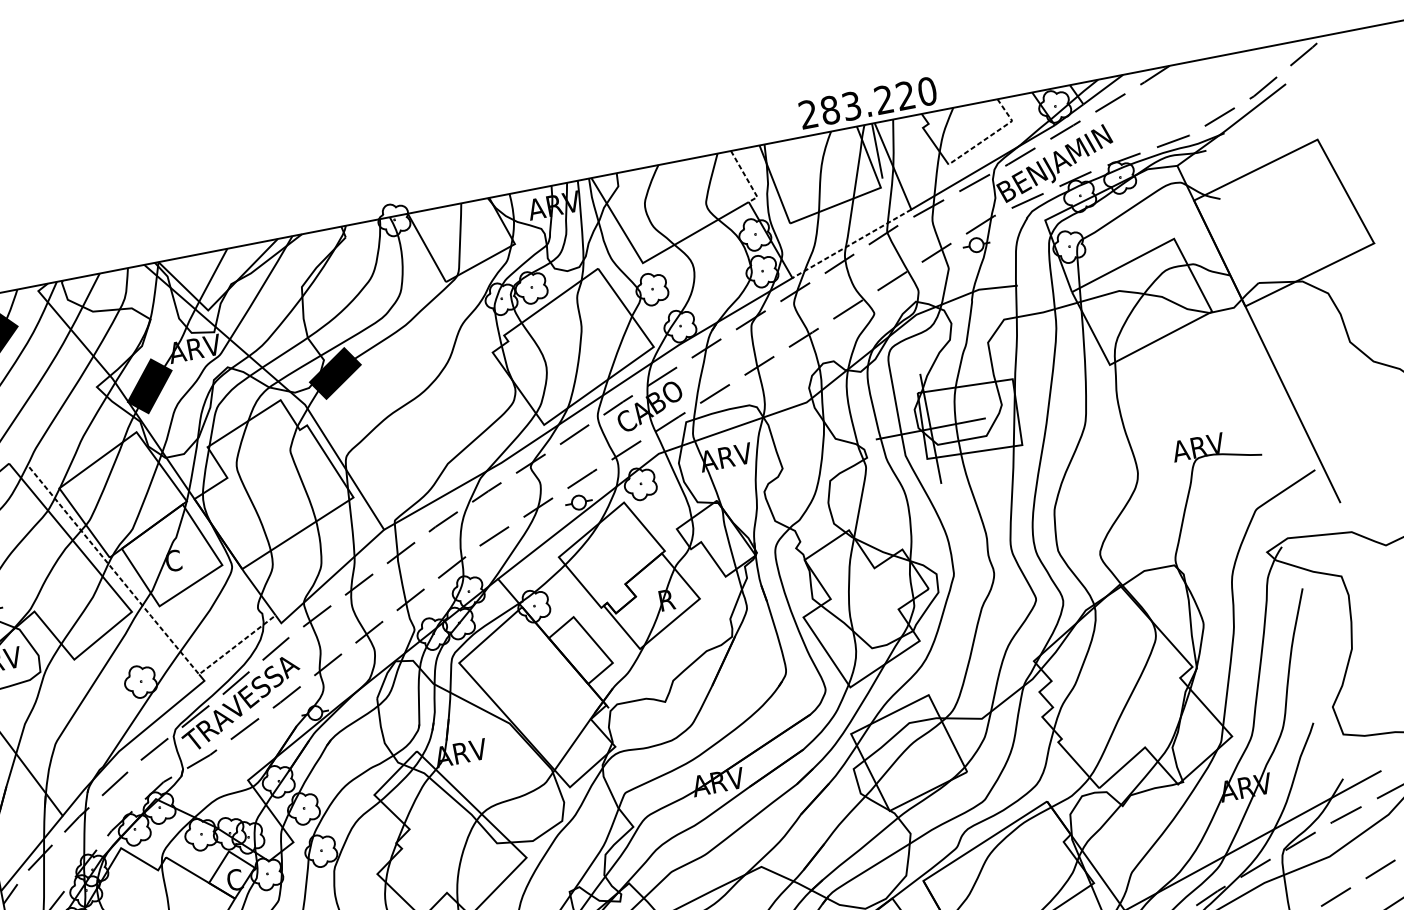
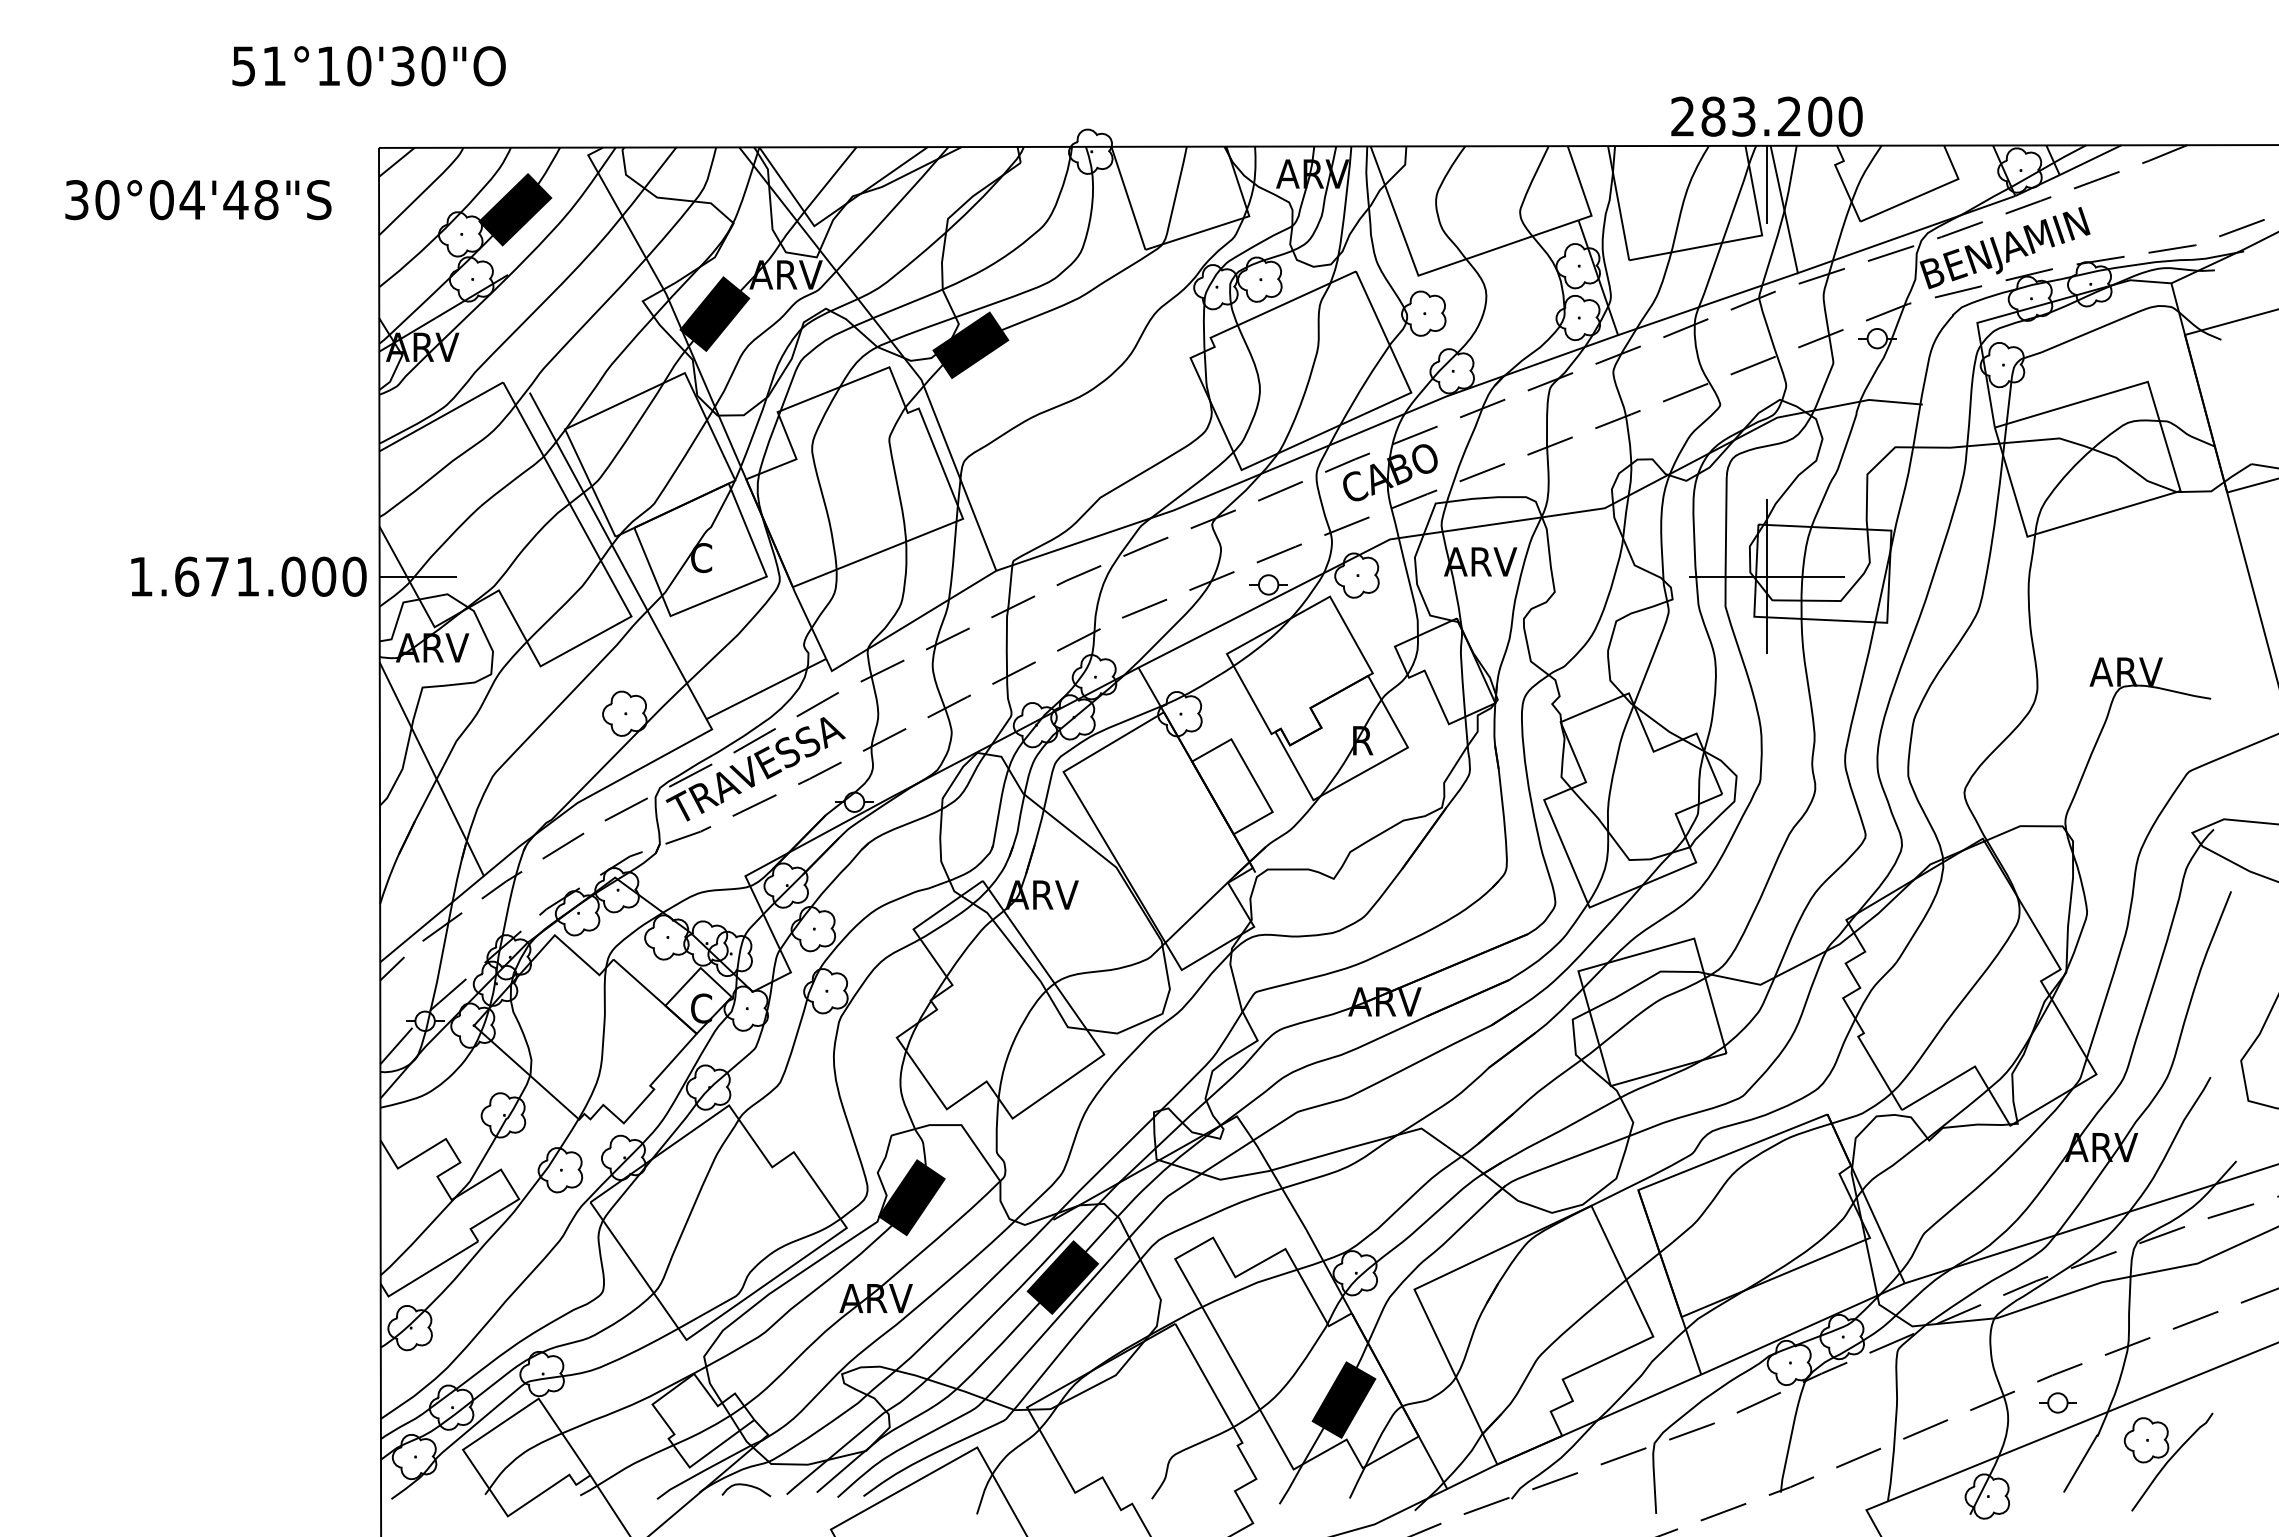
text: (906, 95) -> (1820, 116), 283.220 -> 283.200
line: (991, 134) -> (1926, 192), dashed -> solid
line: (747, 178) -> (1582, 188), dashed -> solid
line: (851, 244) -> (1707, 304), dashed -> solid
line: (145, 609) -> (650, 616), dashed -> solid

